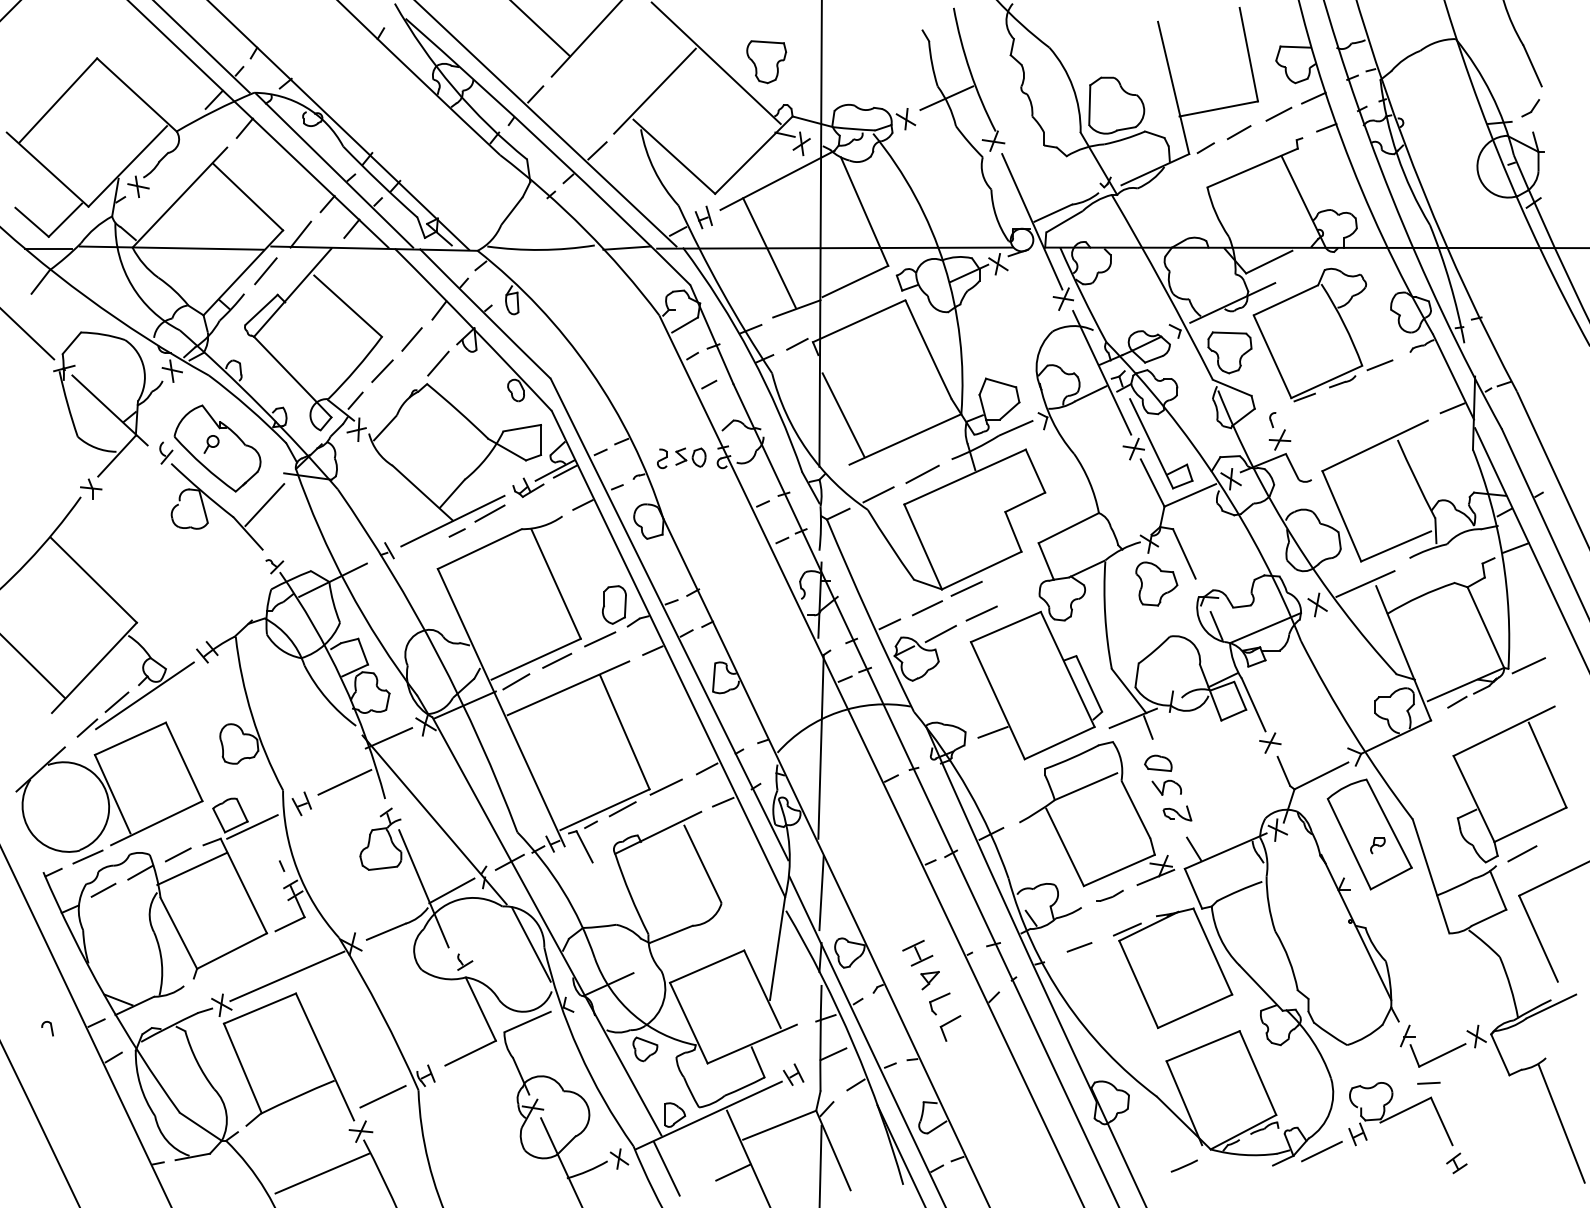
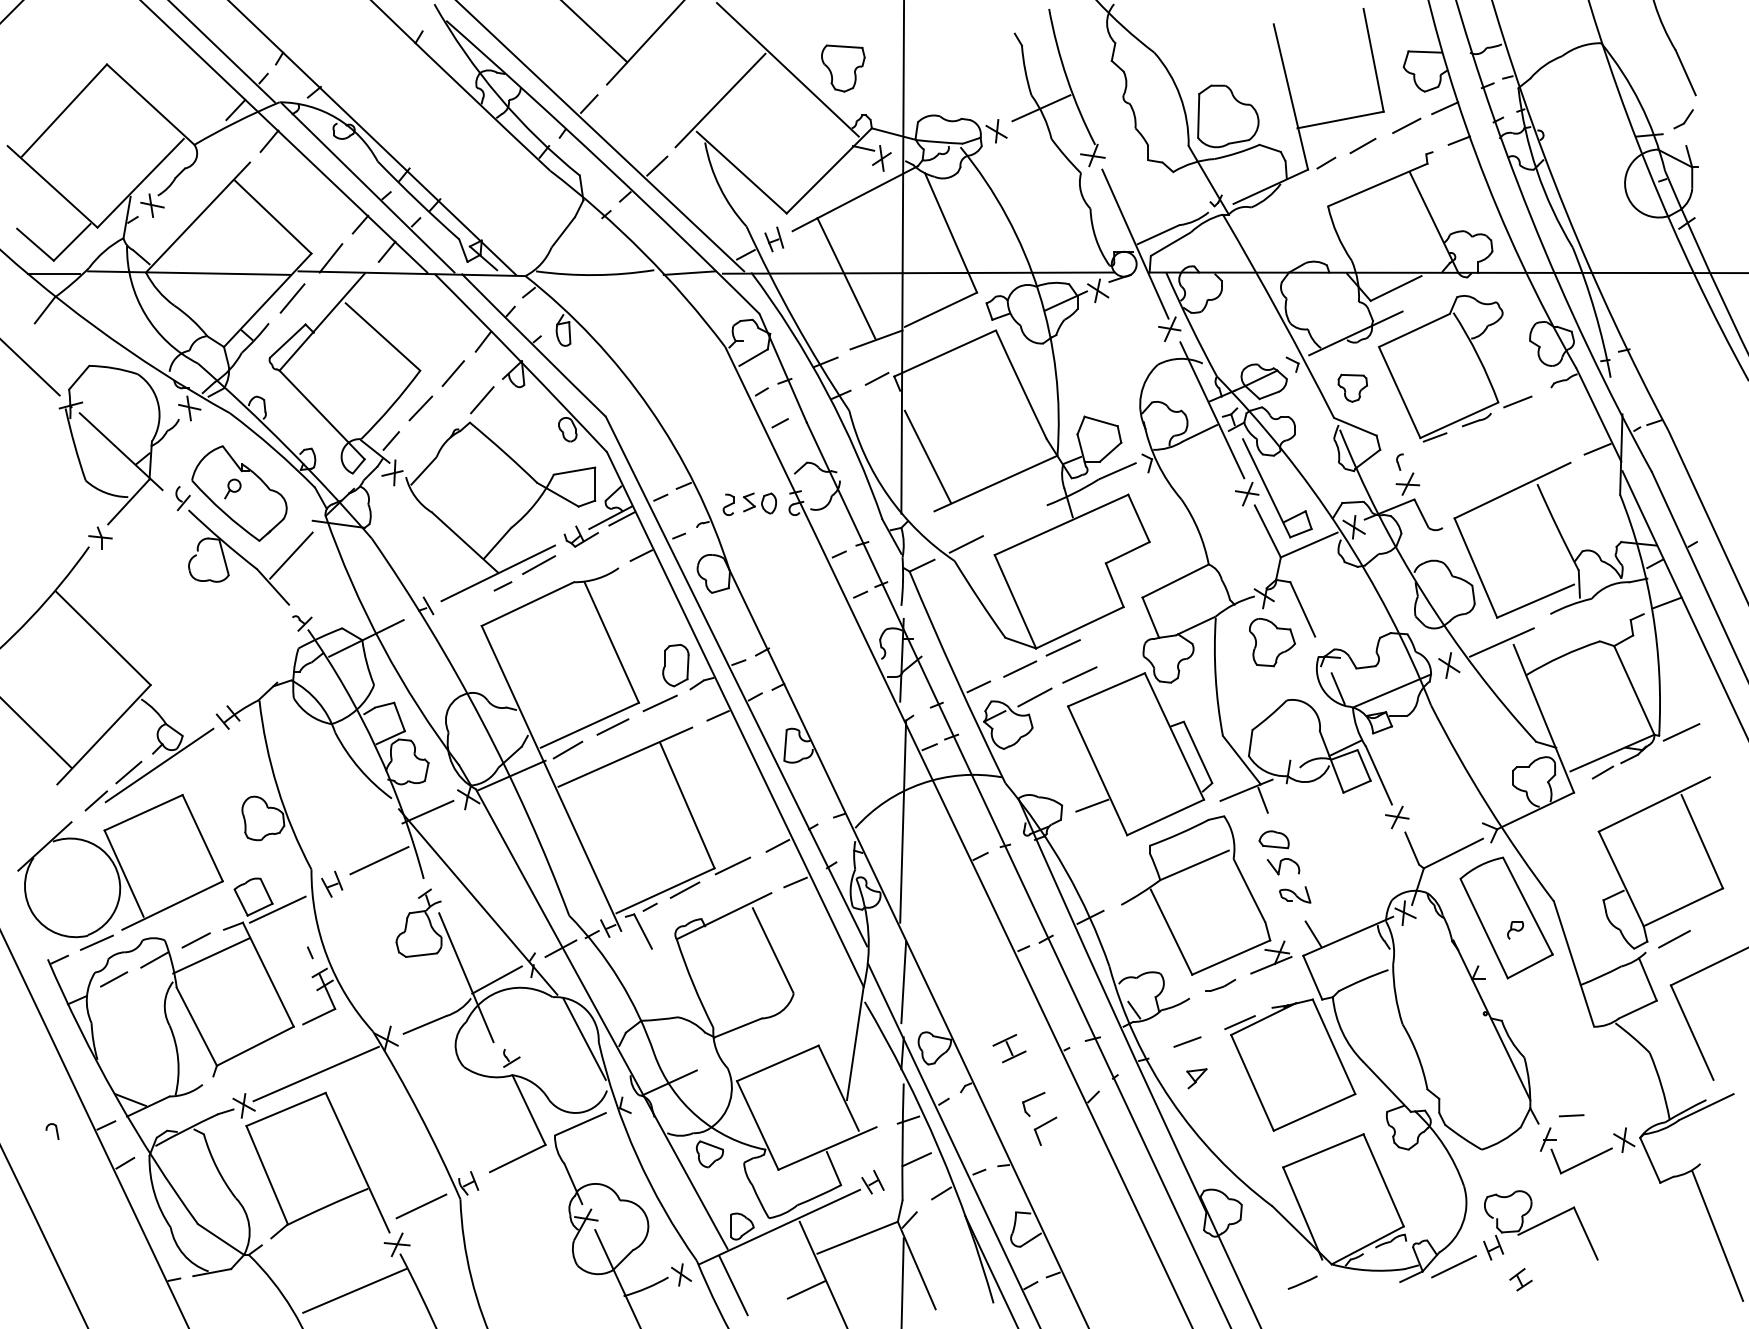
part: (1229, 352) -> (1352, 387), size x0.6
line: (922, 474) -> (1014, 522), removed
part: (929, 980) -> (1196, 1078), moved
line: (1428, 1082) -> (1571, 1114), moved
part: (1456, 1163) -> (1520, 1279), moved

